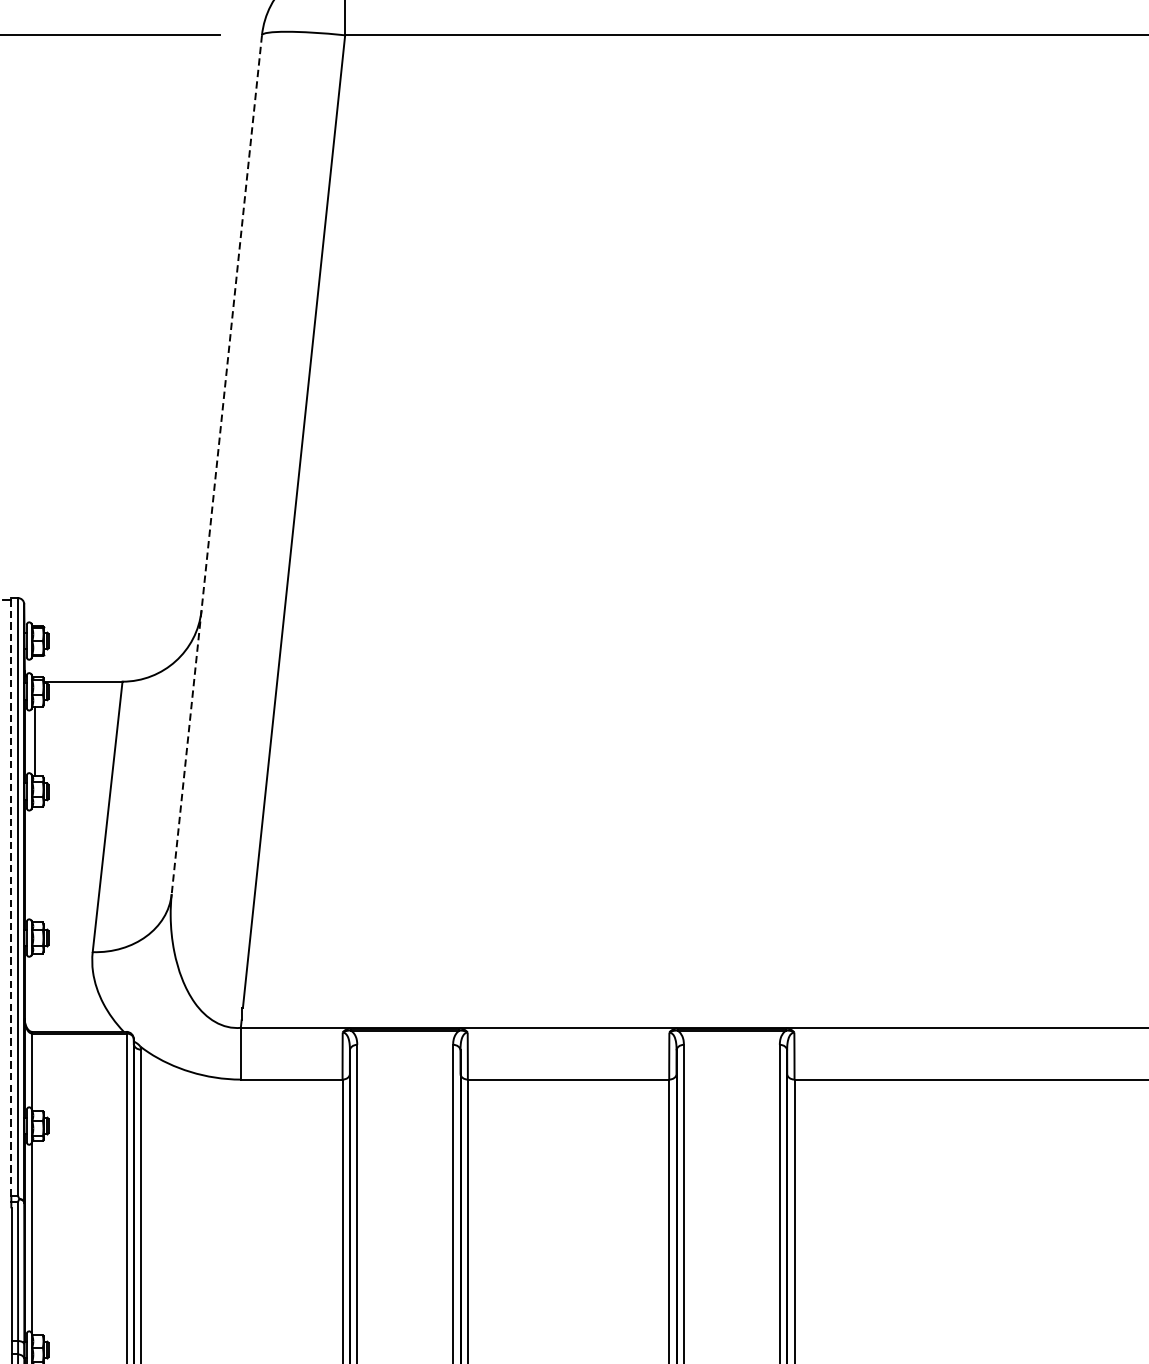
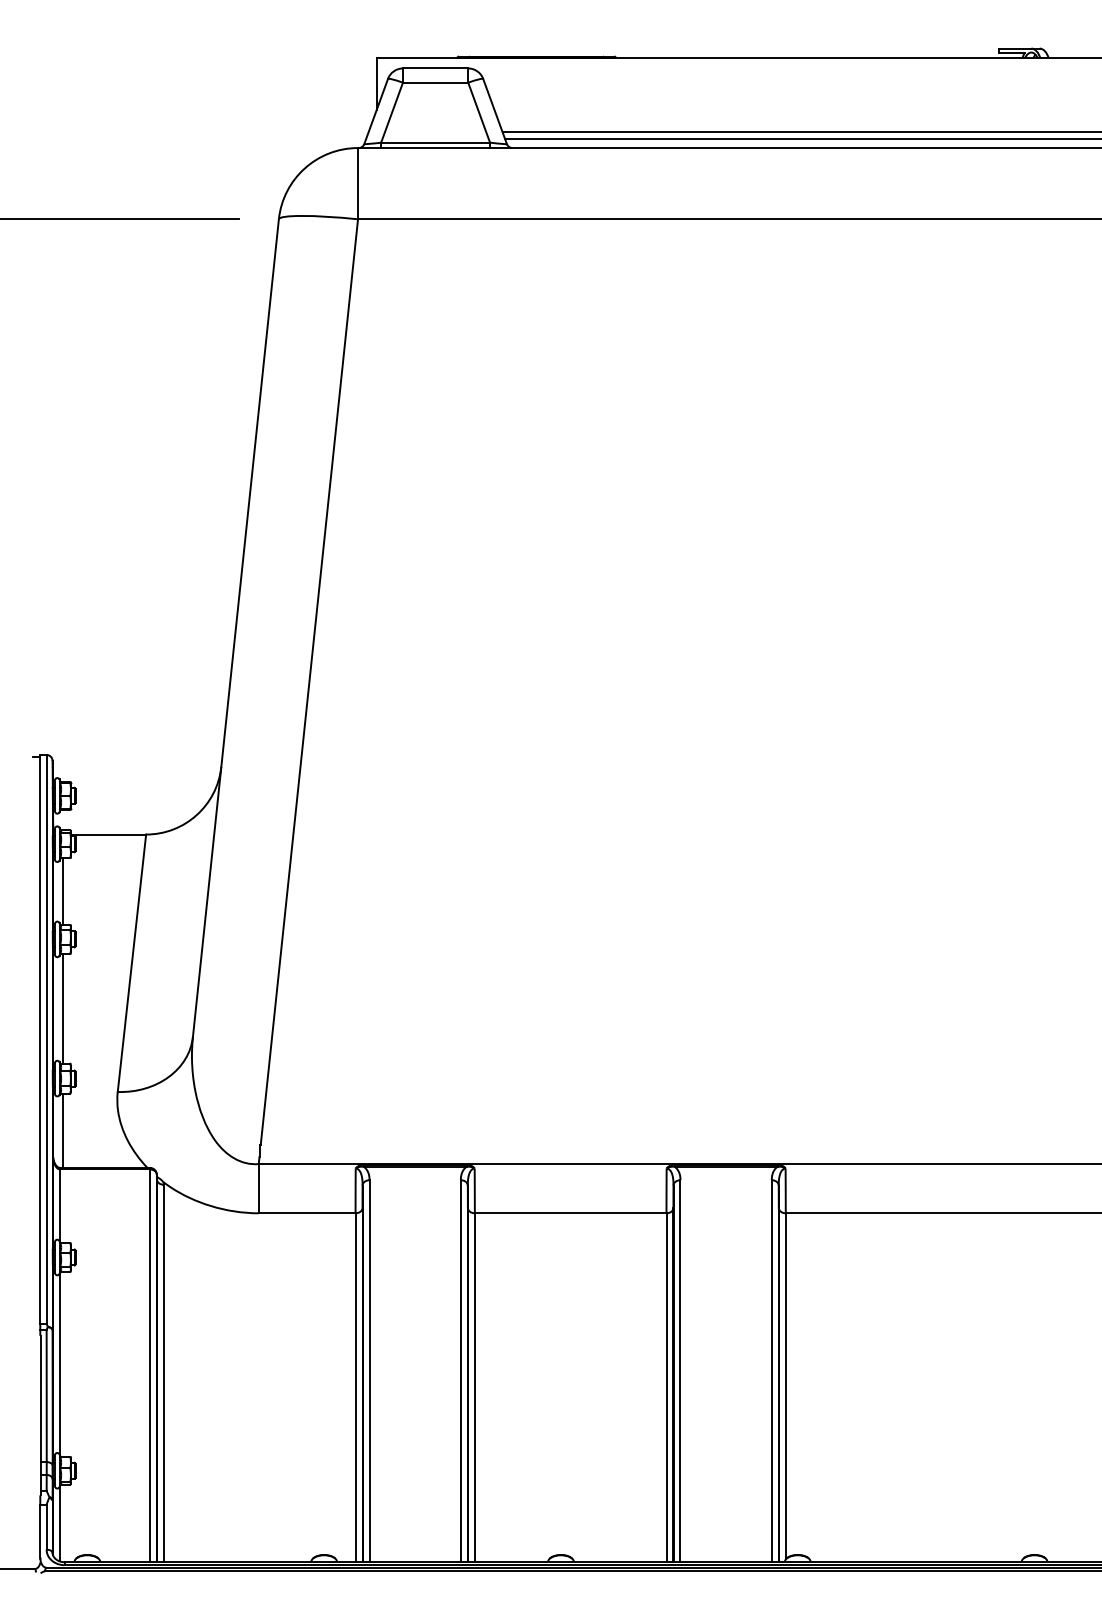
line: (216, 465) -> (235, 628), dashed -> solid
line: (35, 864) -> (63, 1008), added
line: (11, 897) -> (40, 1039), dashed -> solid
line: (35, 992) -> (63, 1130), added

